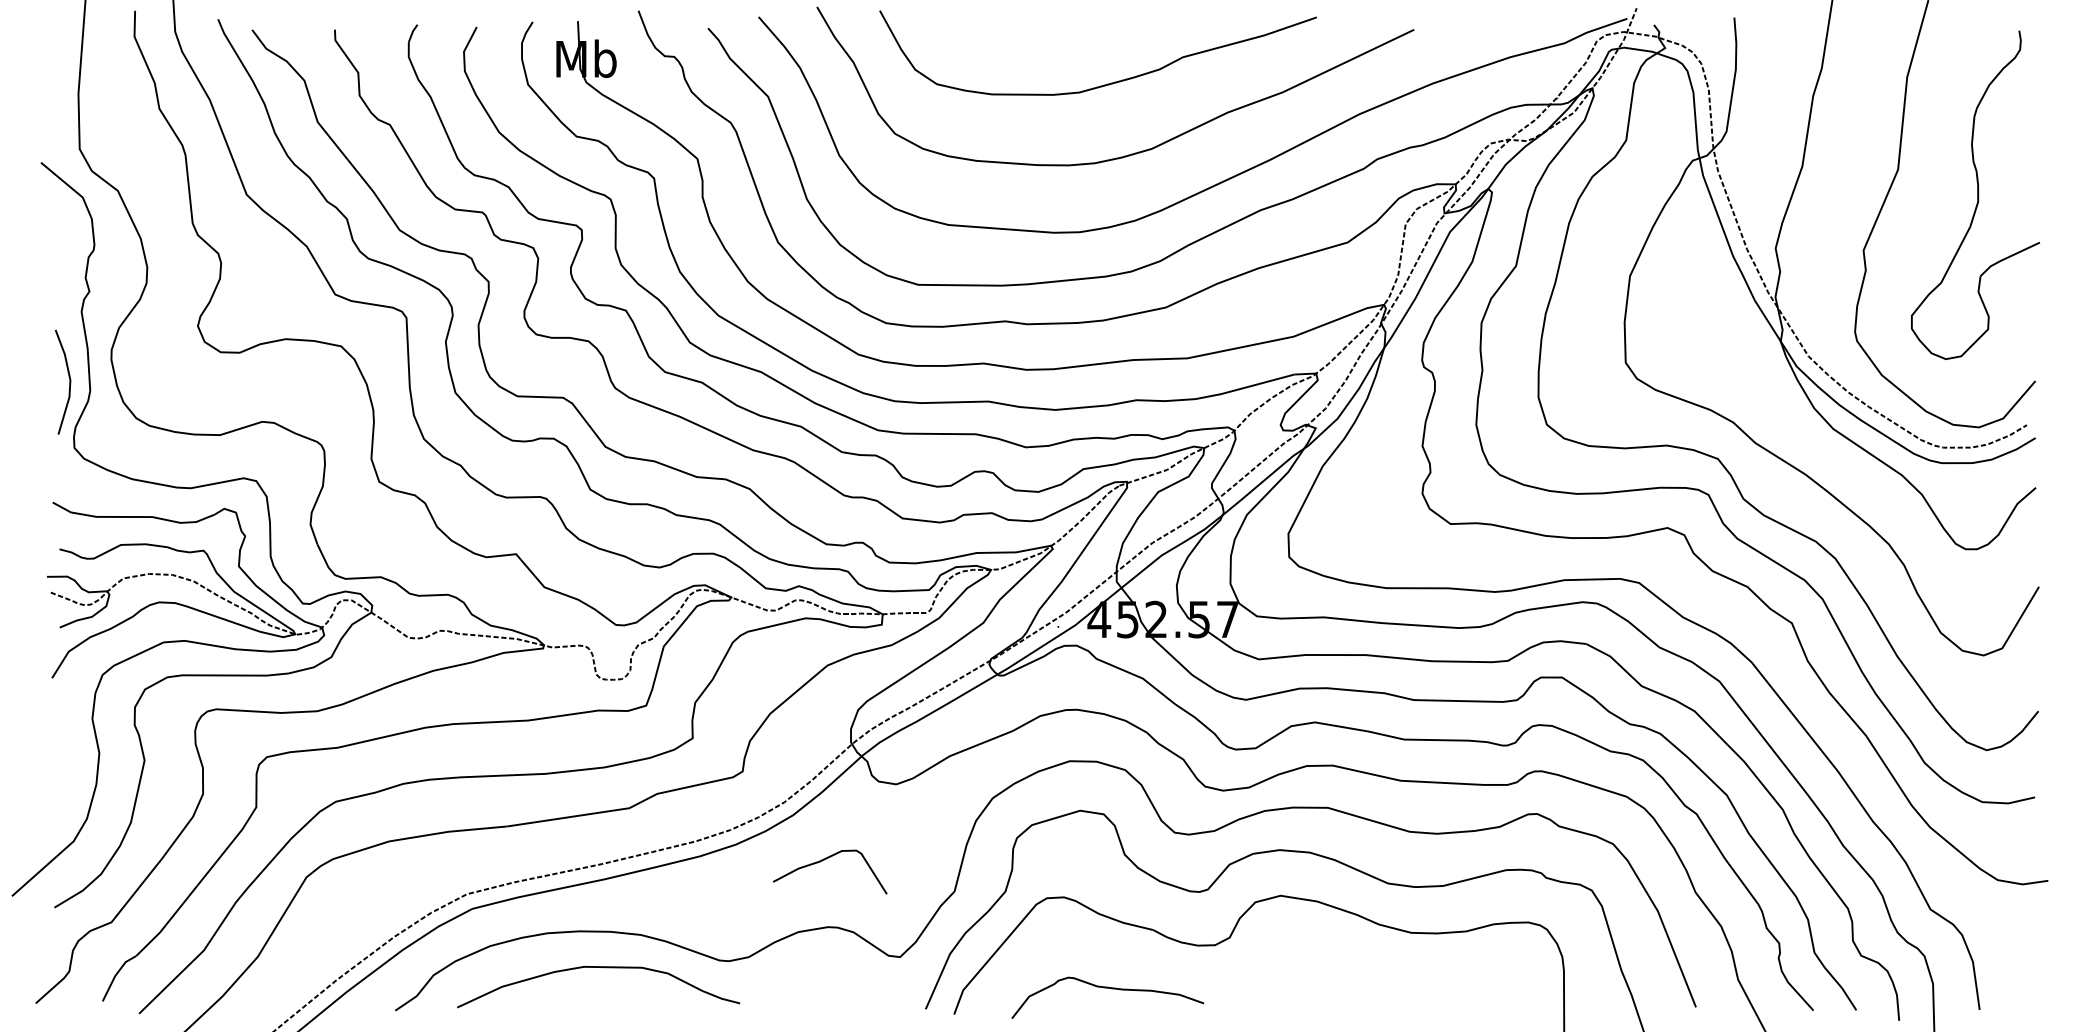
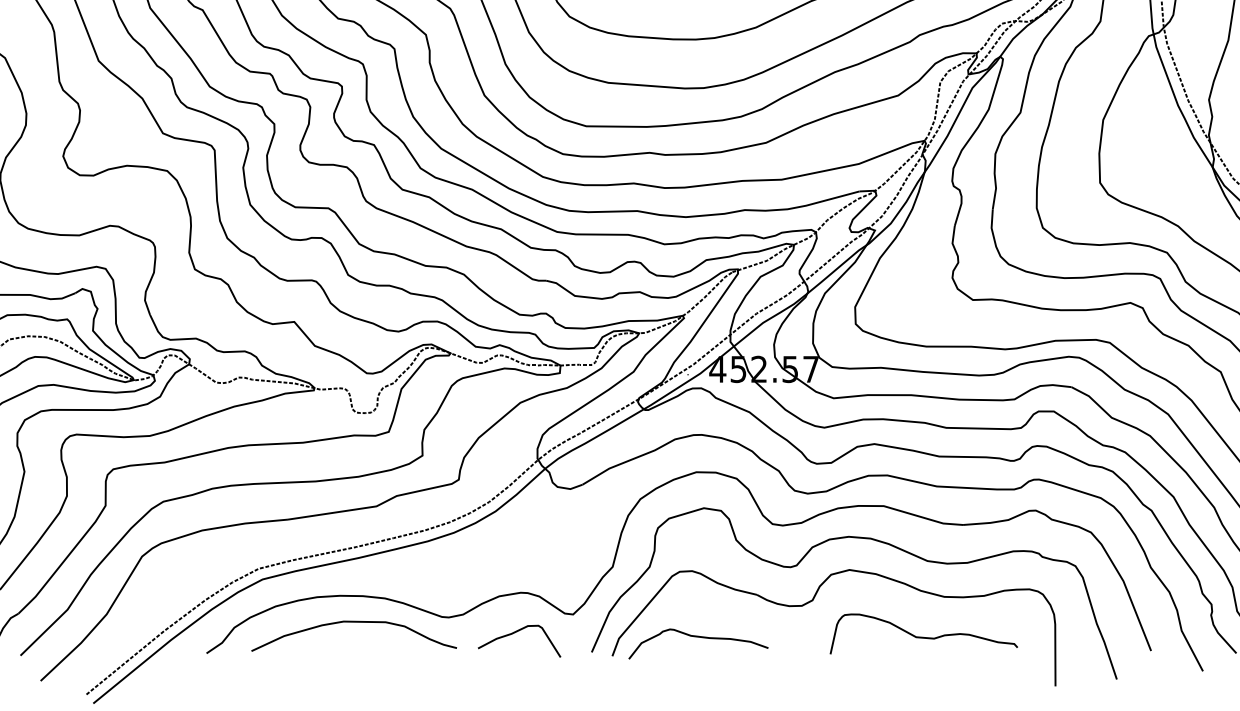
curve: (824, 860) -> (515, 632), moved
curve: (1382, 988) -> (923, 637), added
curve: (1111, 989) -> (701, 638), moved

